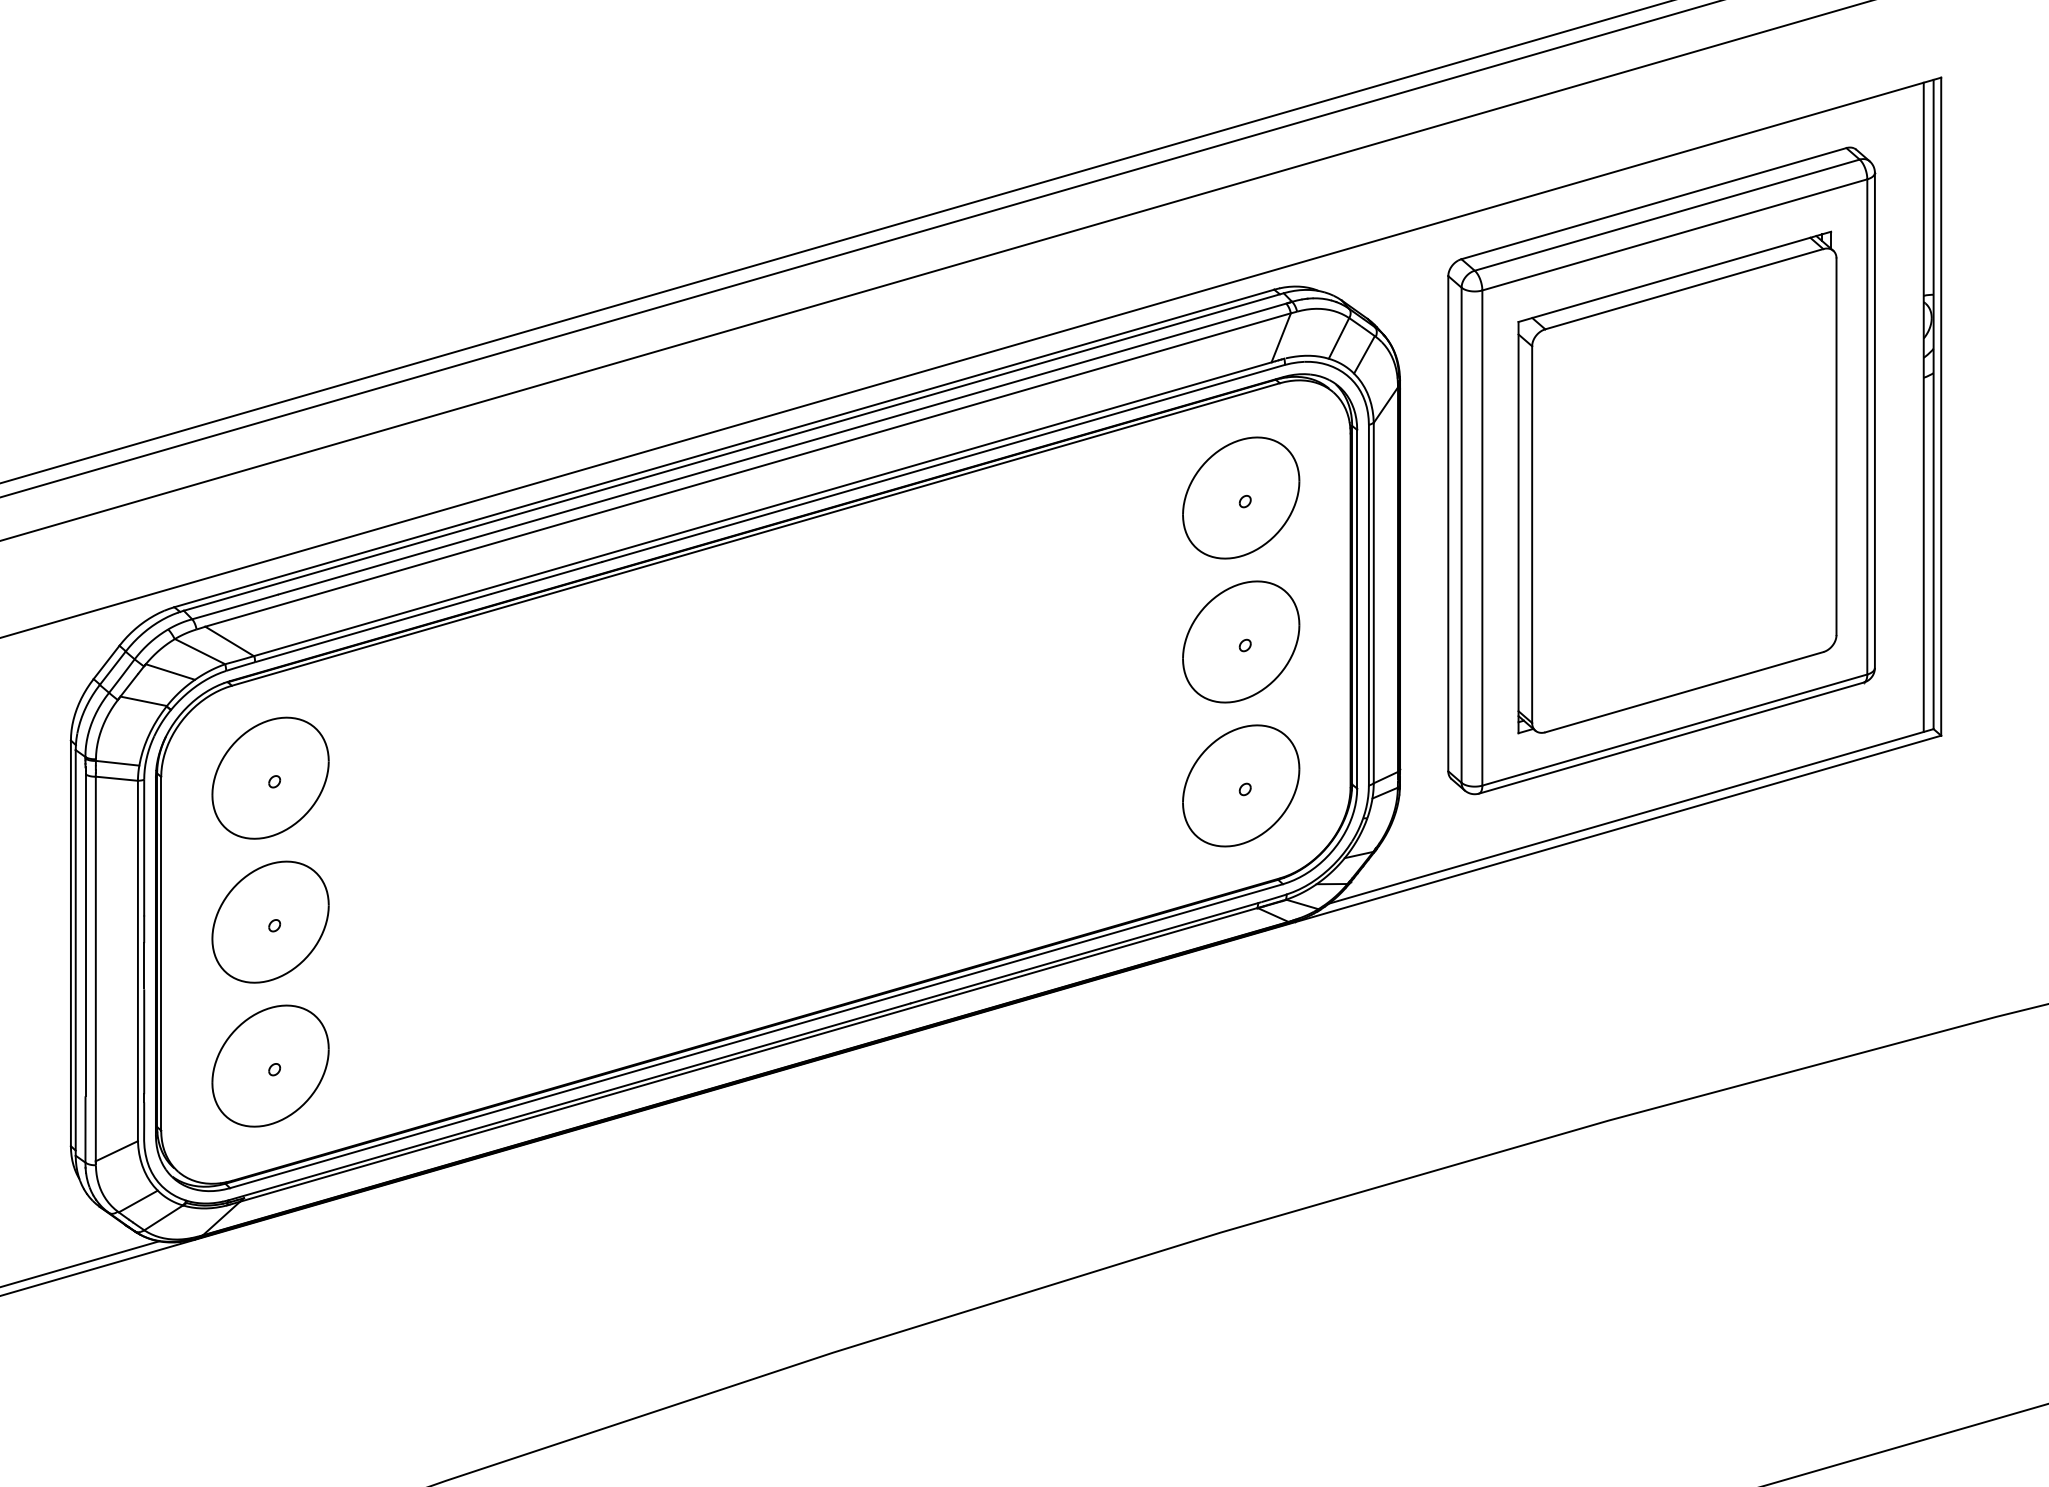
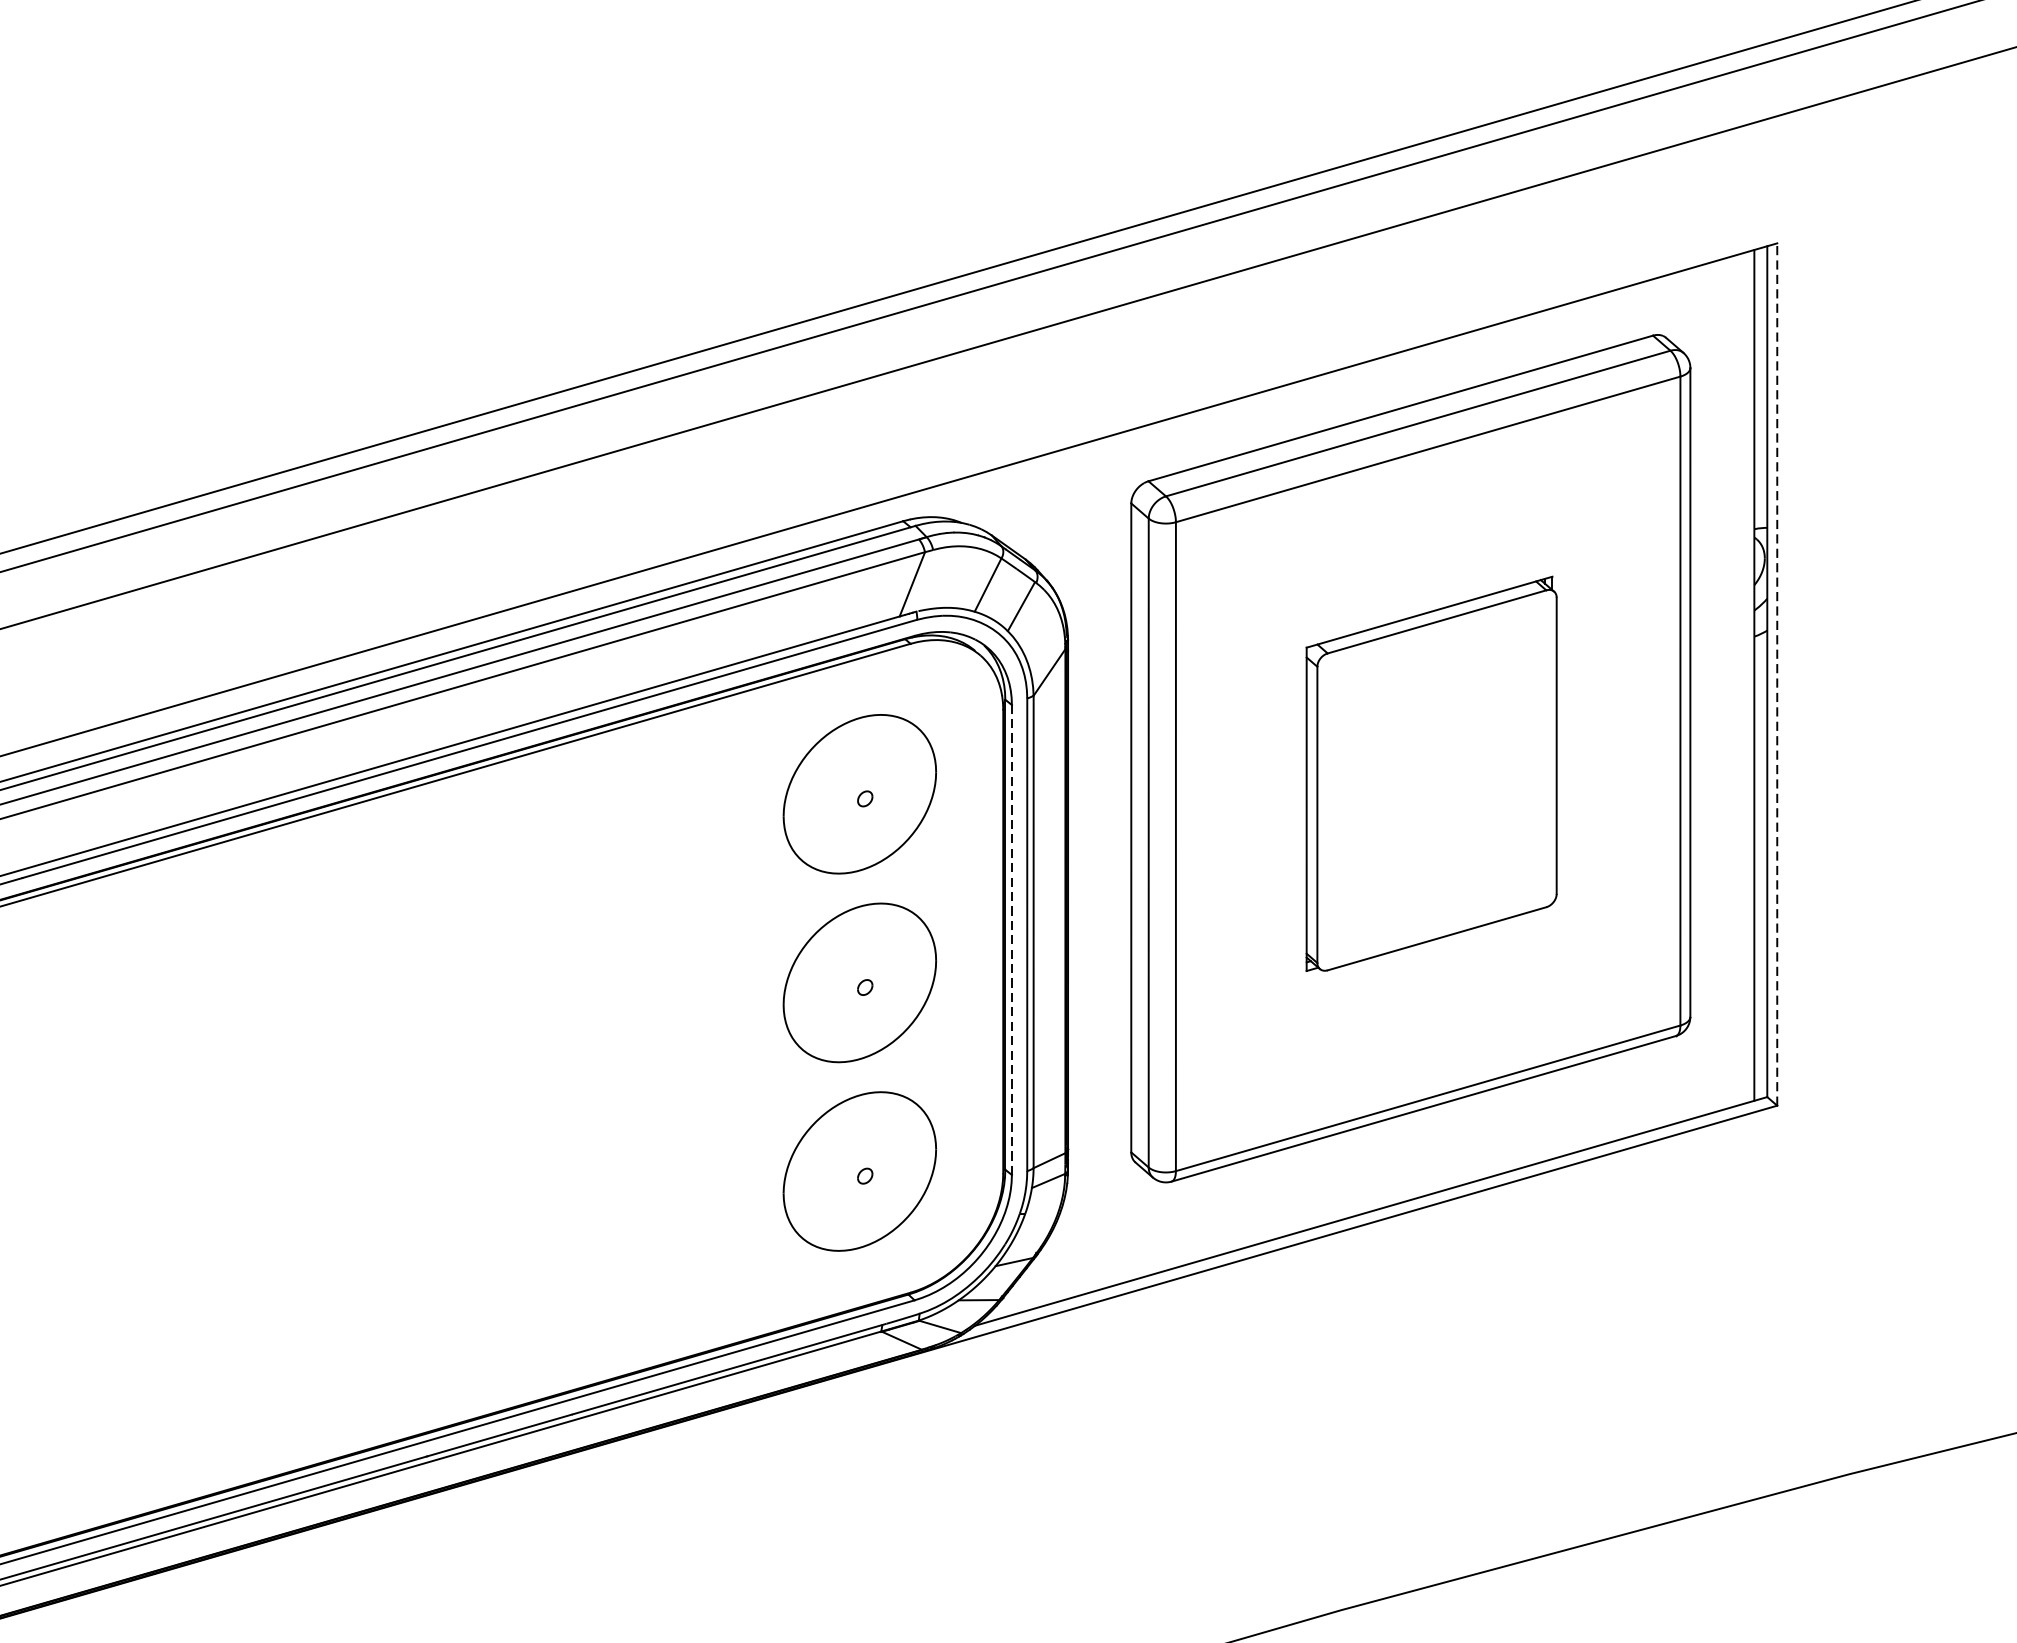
line: (1941, 406) -> (1777, 674), solid -> dashed
part: (1677, 482) -> (1431, 773), size x0.6
line: (1357, 608) -> (1012, 939), solid -> dashed

